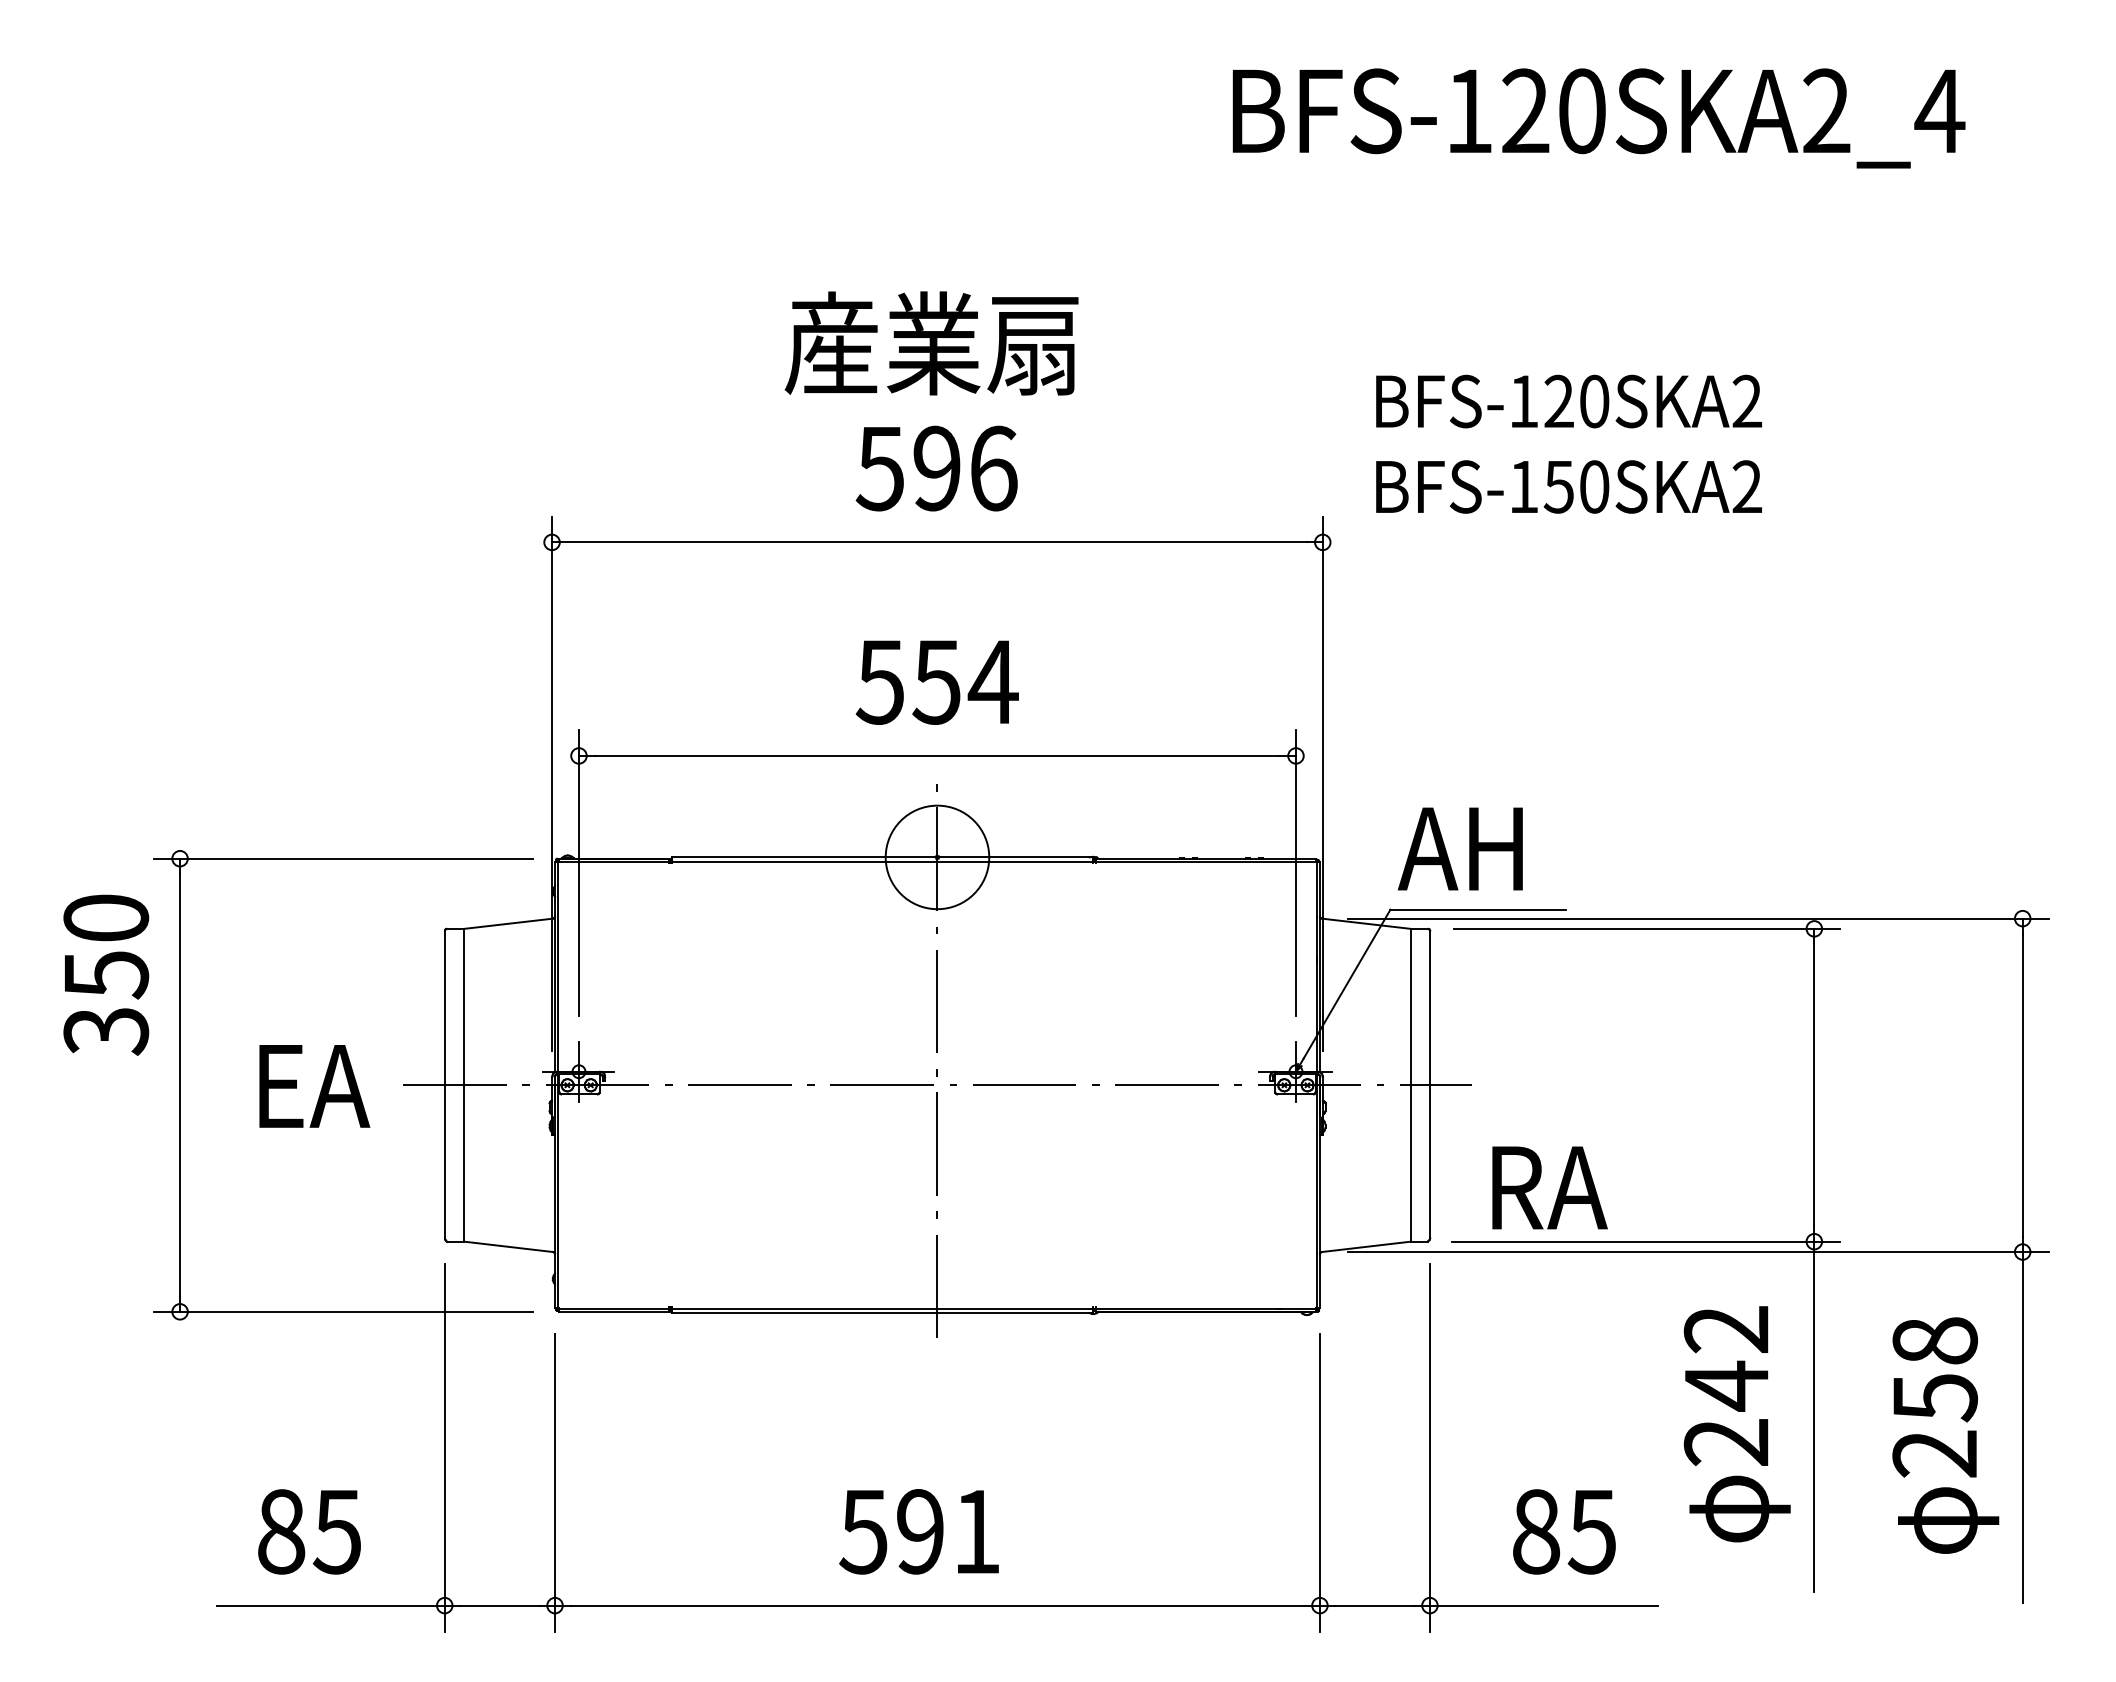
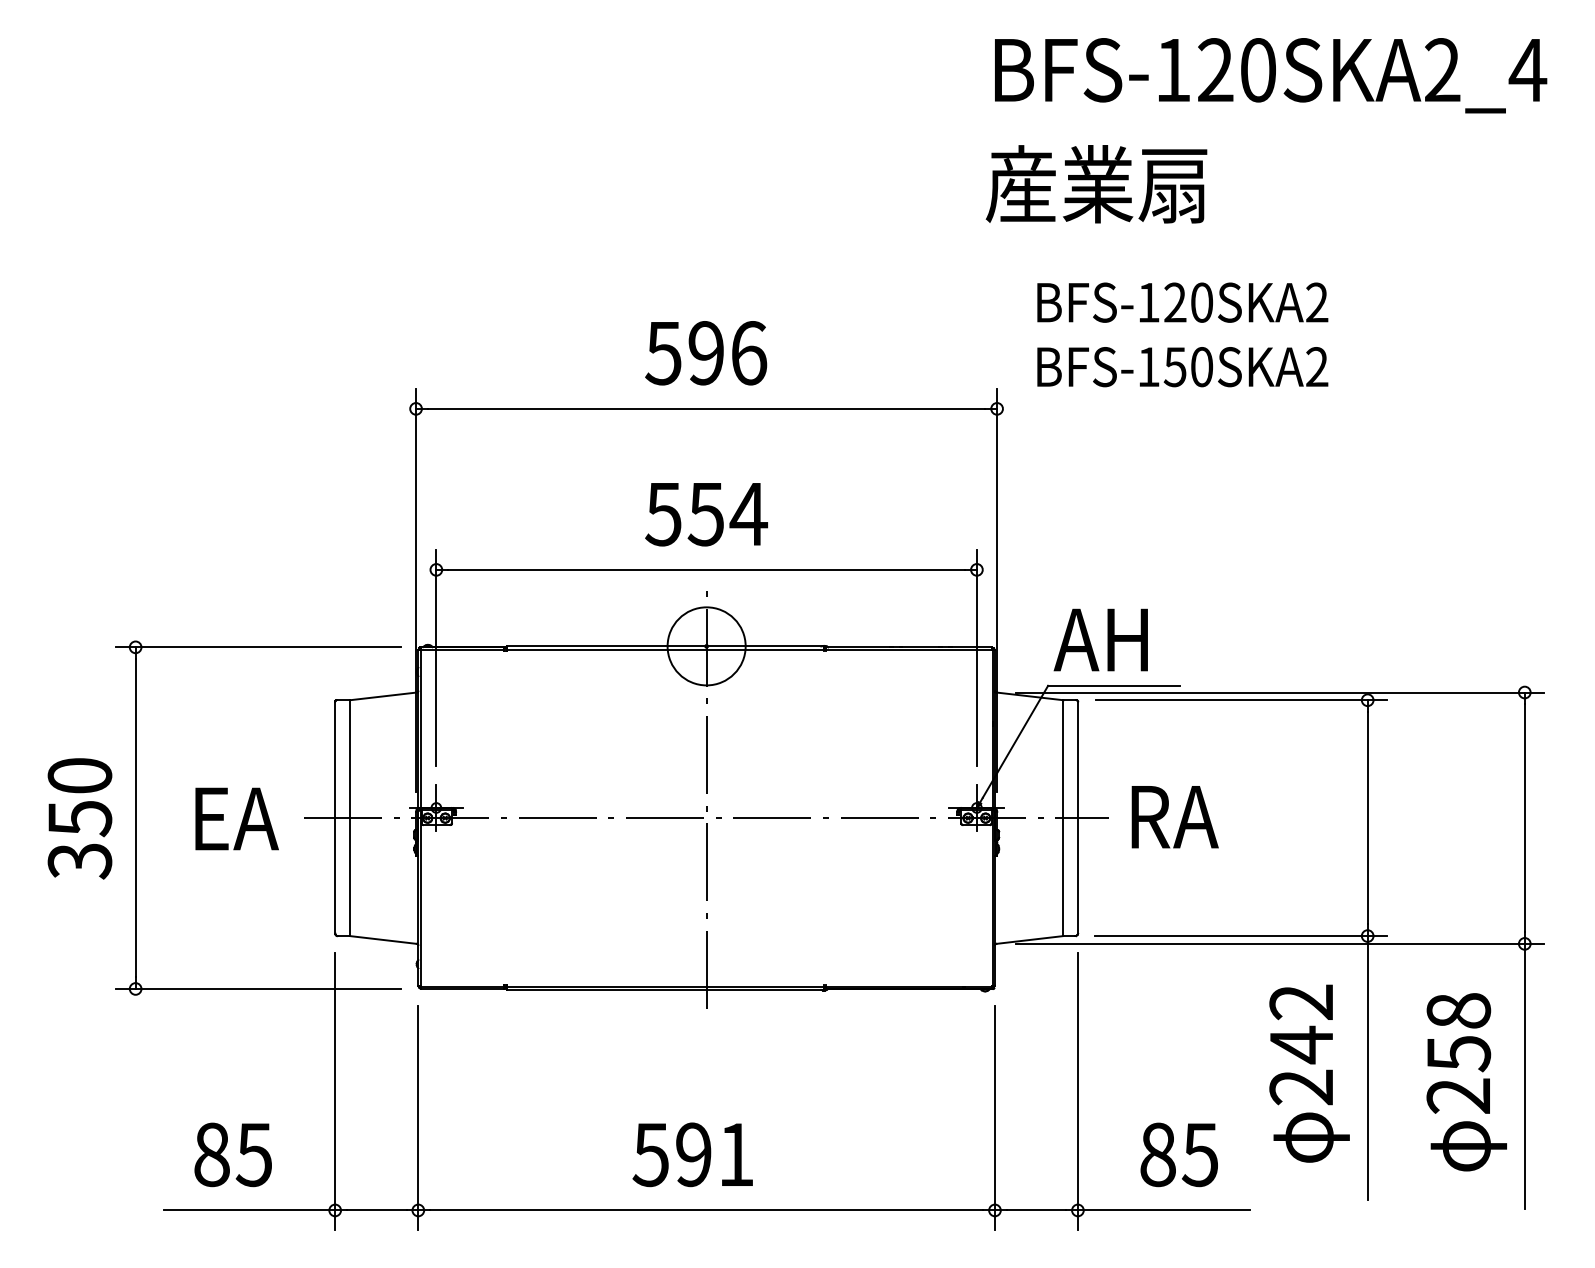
text: (1598, 118) -> (1270, 75), moved
text: (931, 343) -> (1096, 184), moved
text: (106, 974) -> (80, 818), moved
text: (1549, 1187) -> (1174, 816), moved

